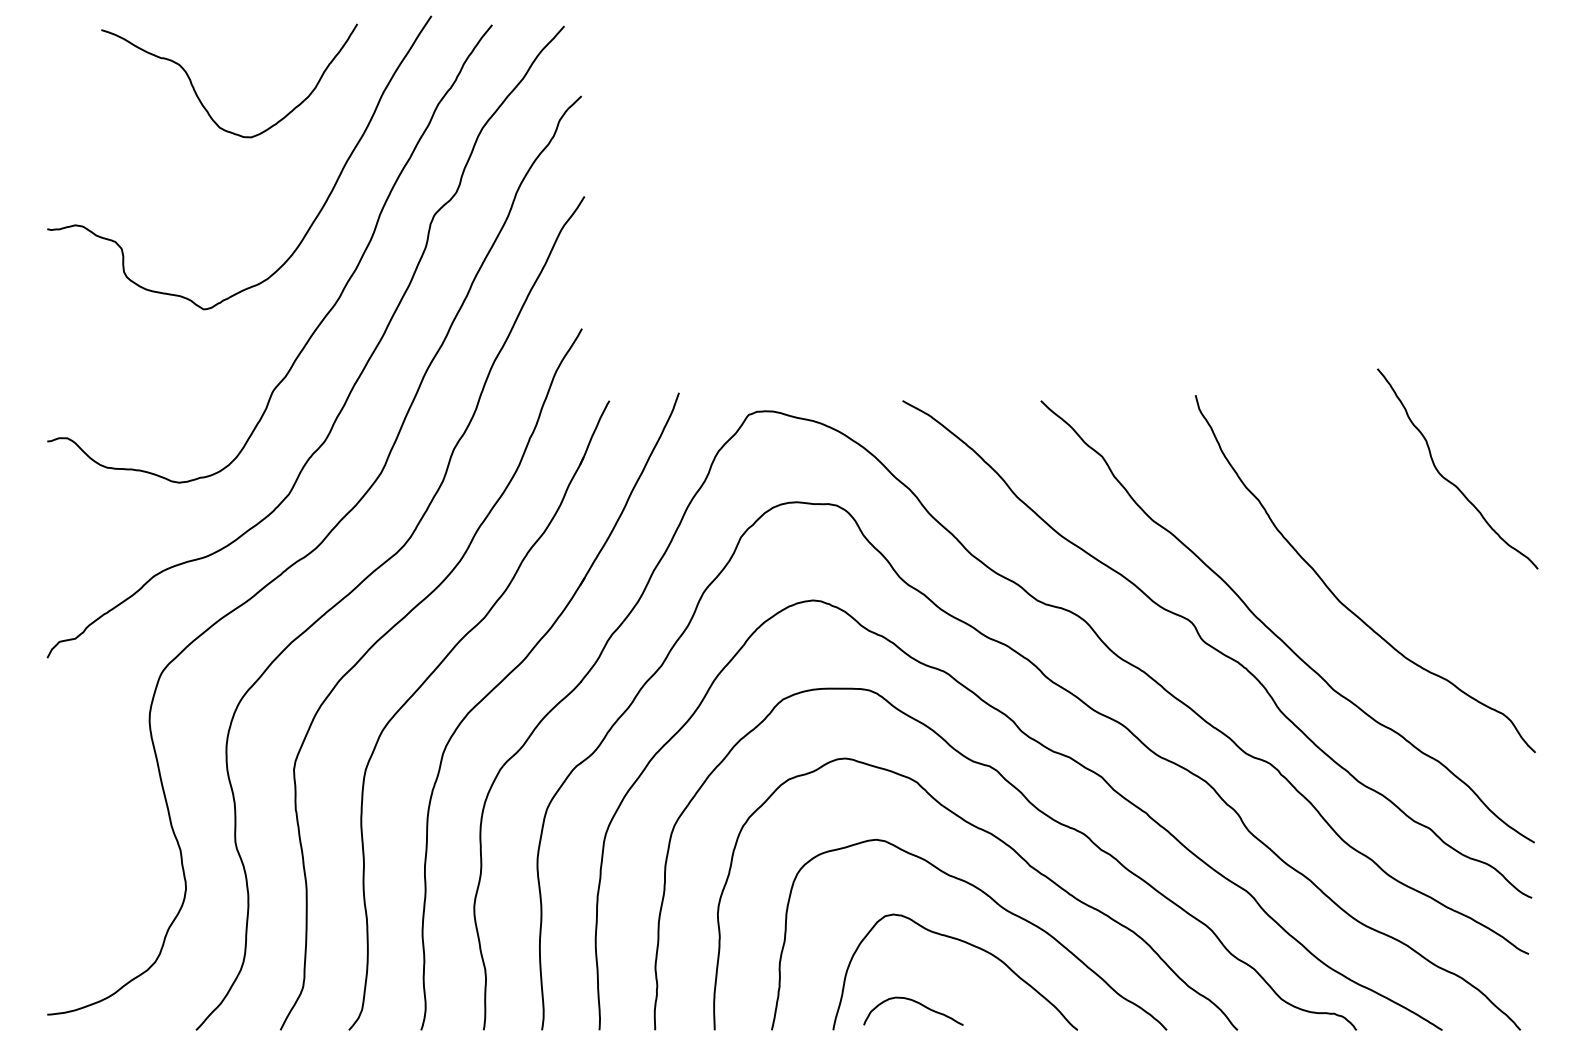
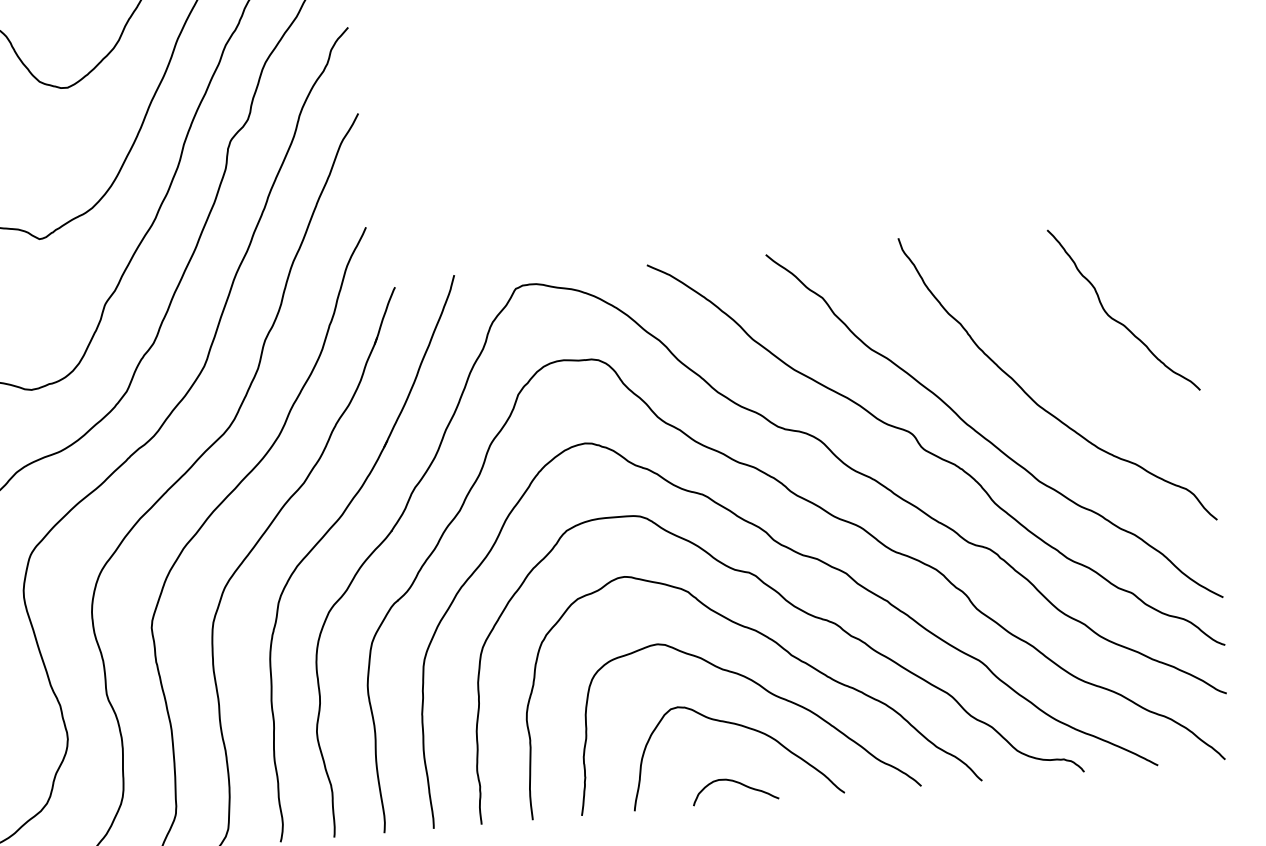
curve: (1449, 480) -> (1117, 320), moved
curve: (914, 1002) -> (735, 782), moved

